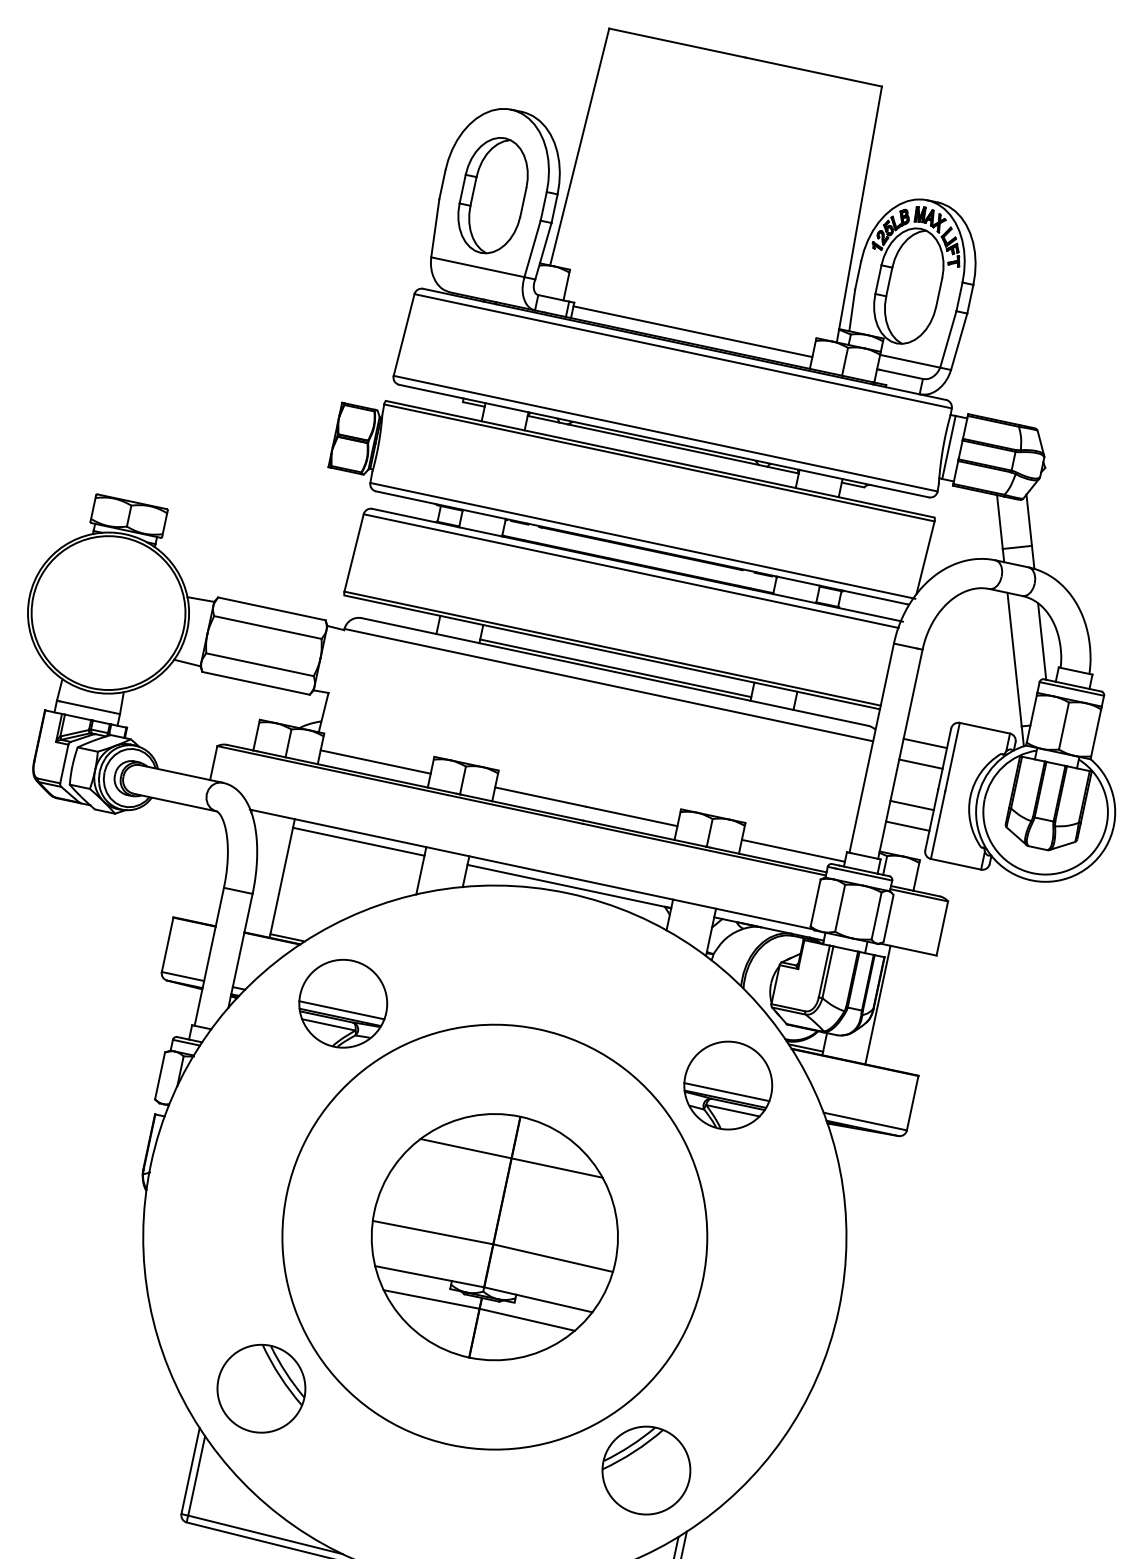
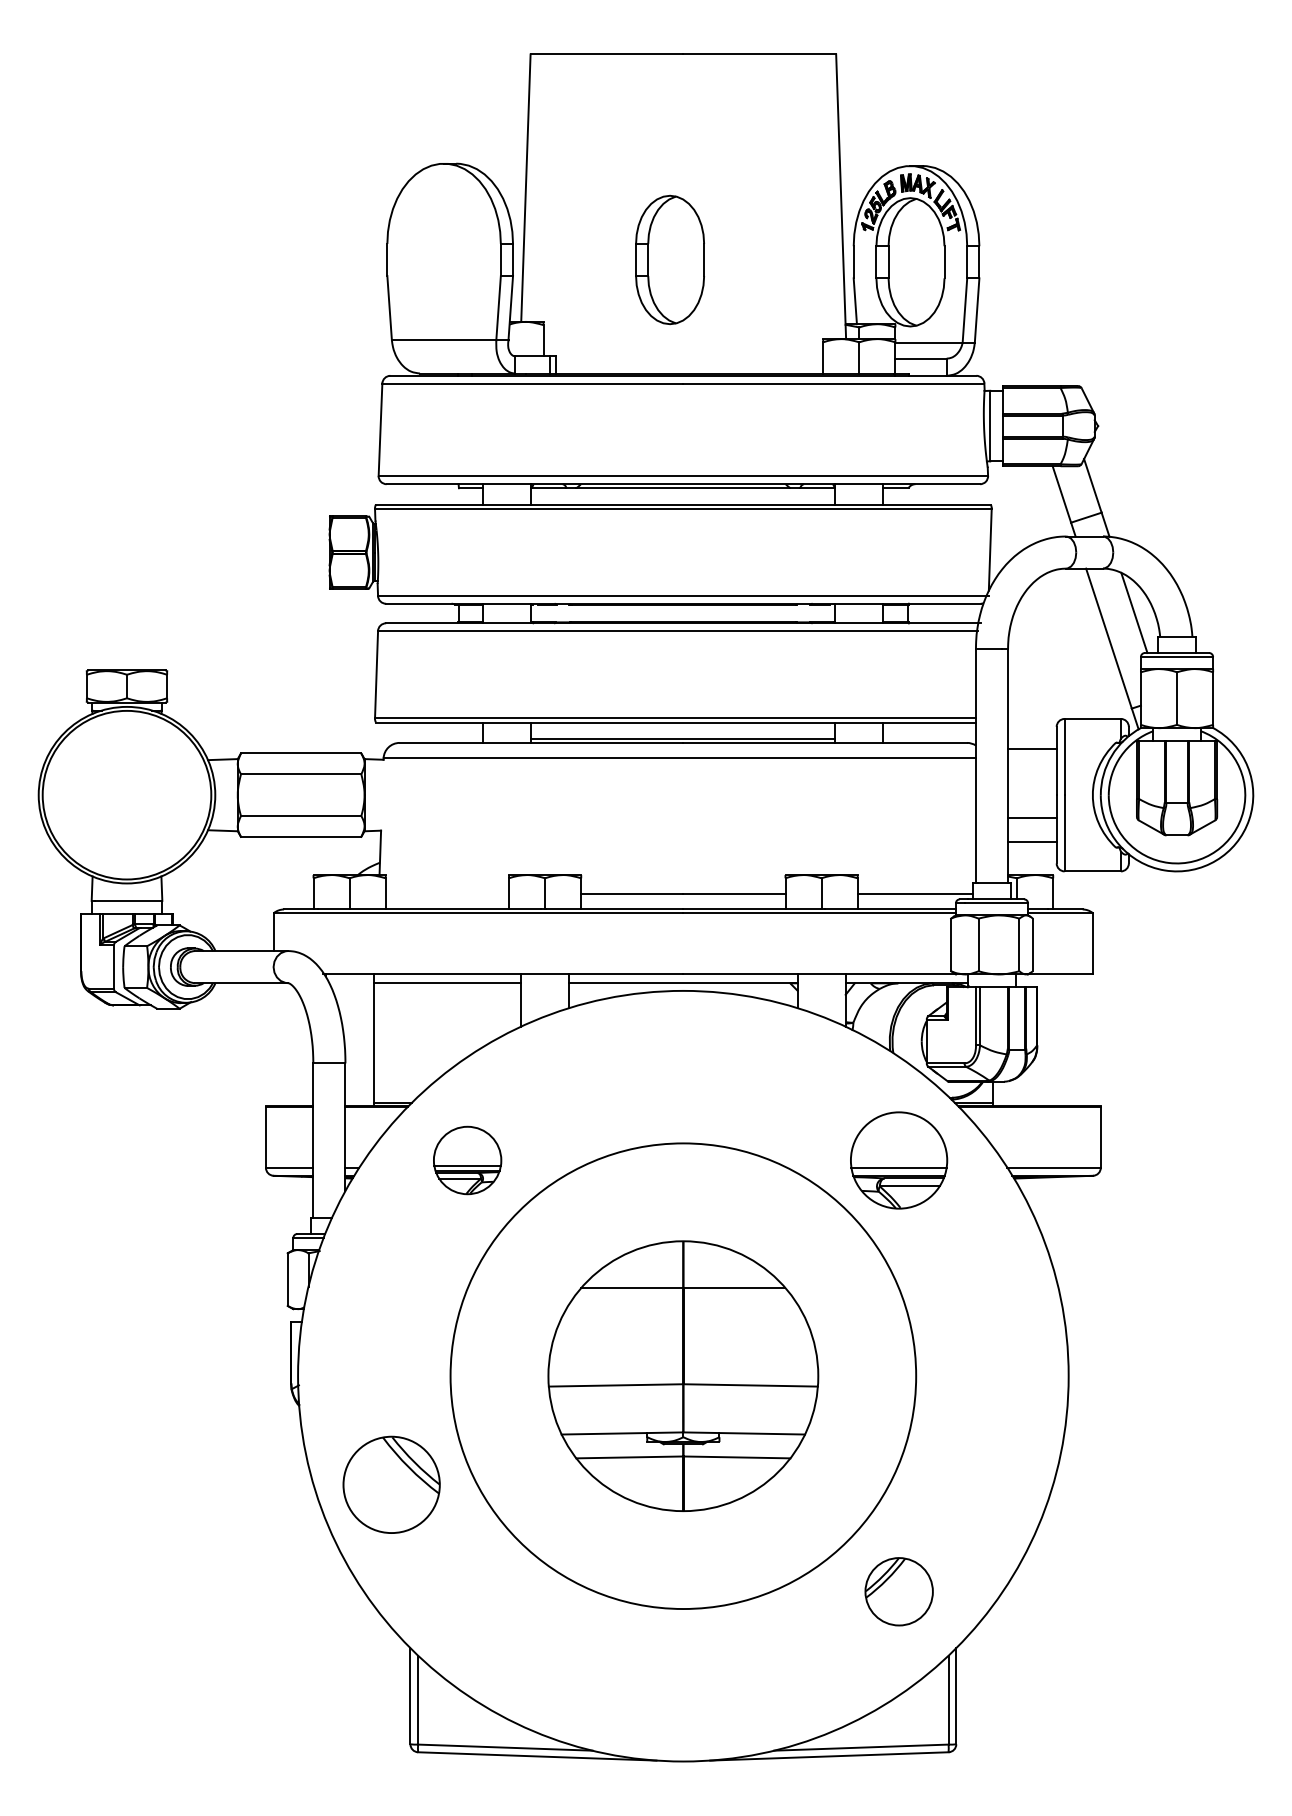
part: (492, 195) -> (669, 259), moved
line: (693, 331) -> (689, 360), removed
line: (375, 761) -> (447, 893), removed
line: (920, 764) -> (1032, 772), removed
part: (343, 1003) -> (467, 1160), size x0.7
line: (878, 1004) -> (1041, 1039), removed
part: (261, 1388) -> (391, 1484), moved
part: (646, 1470) -> (899, 1591), size x0.7

